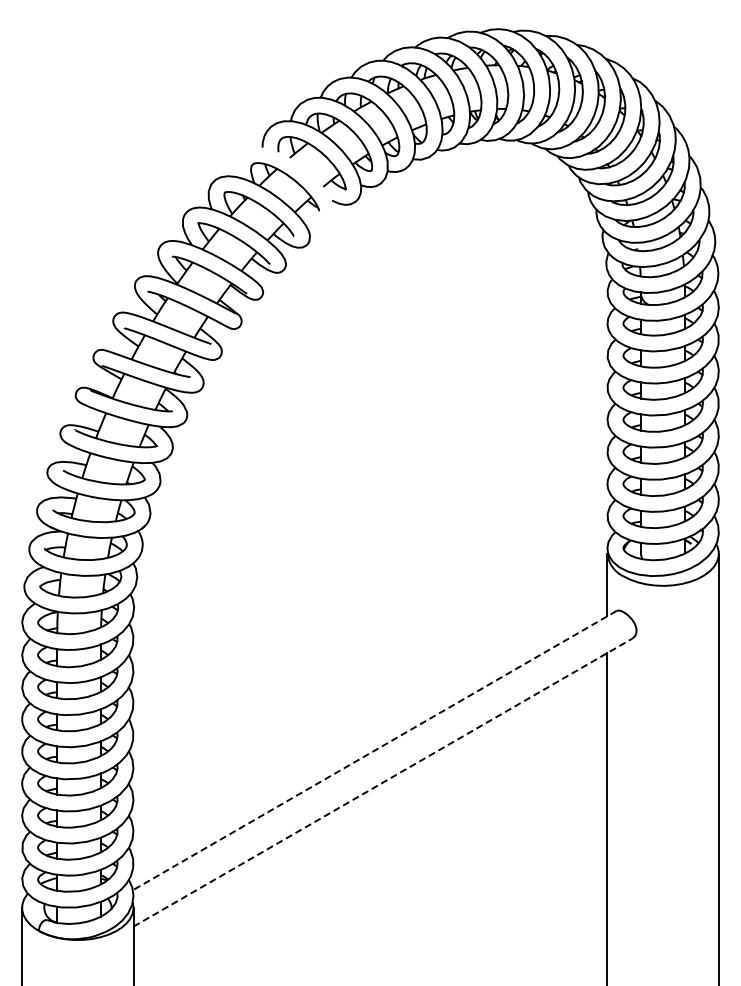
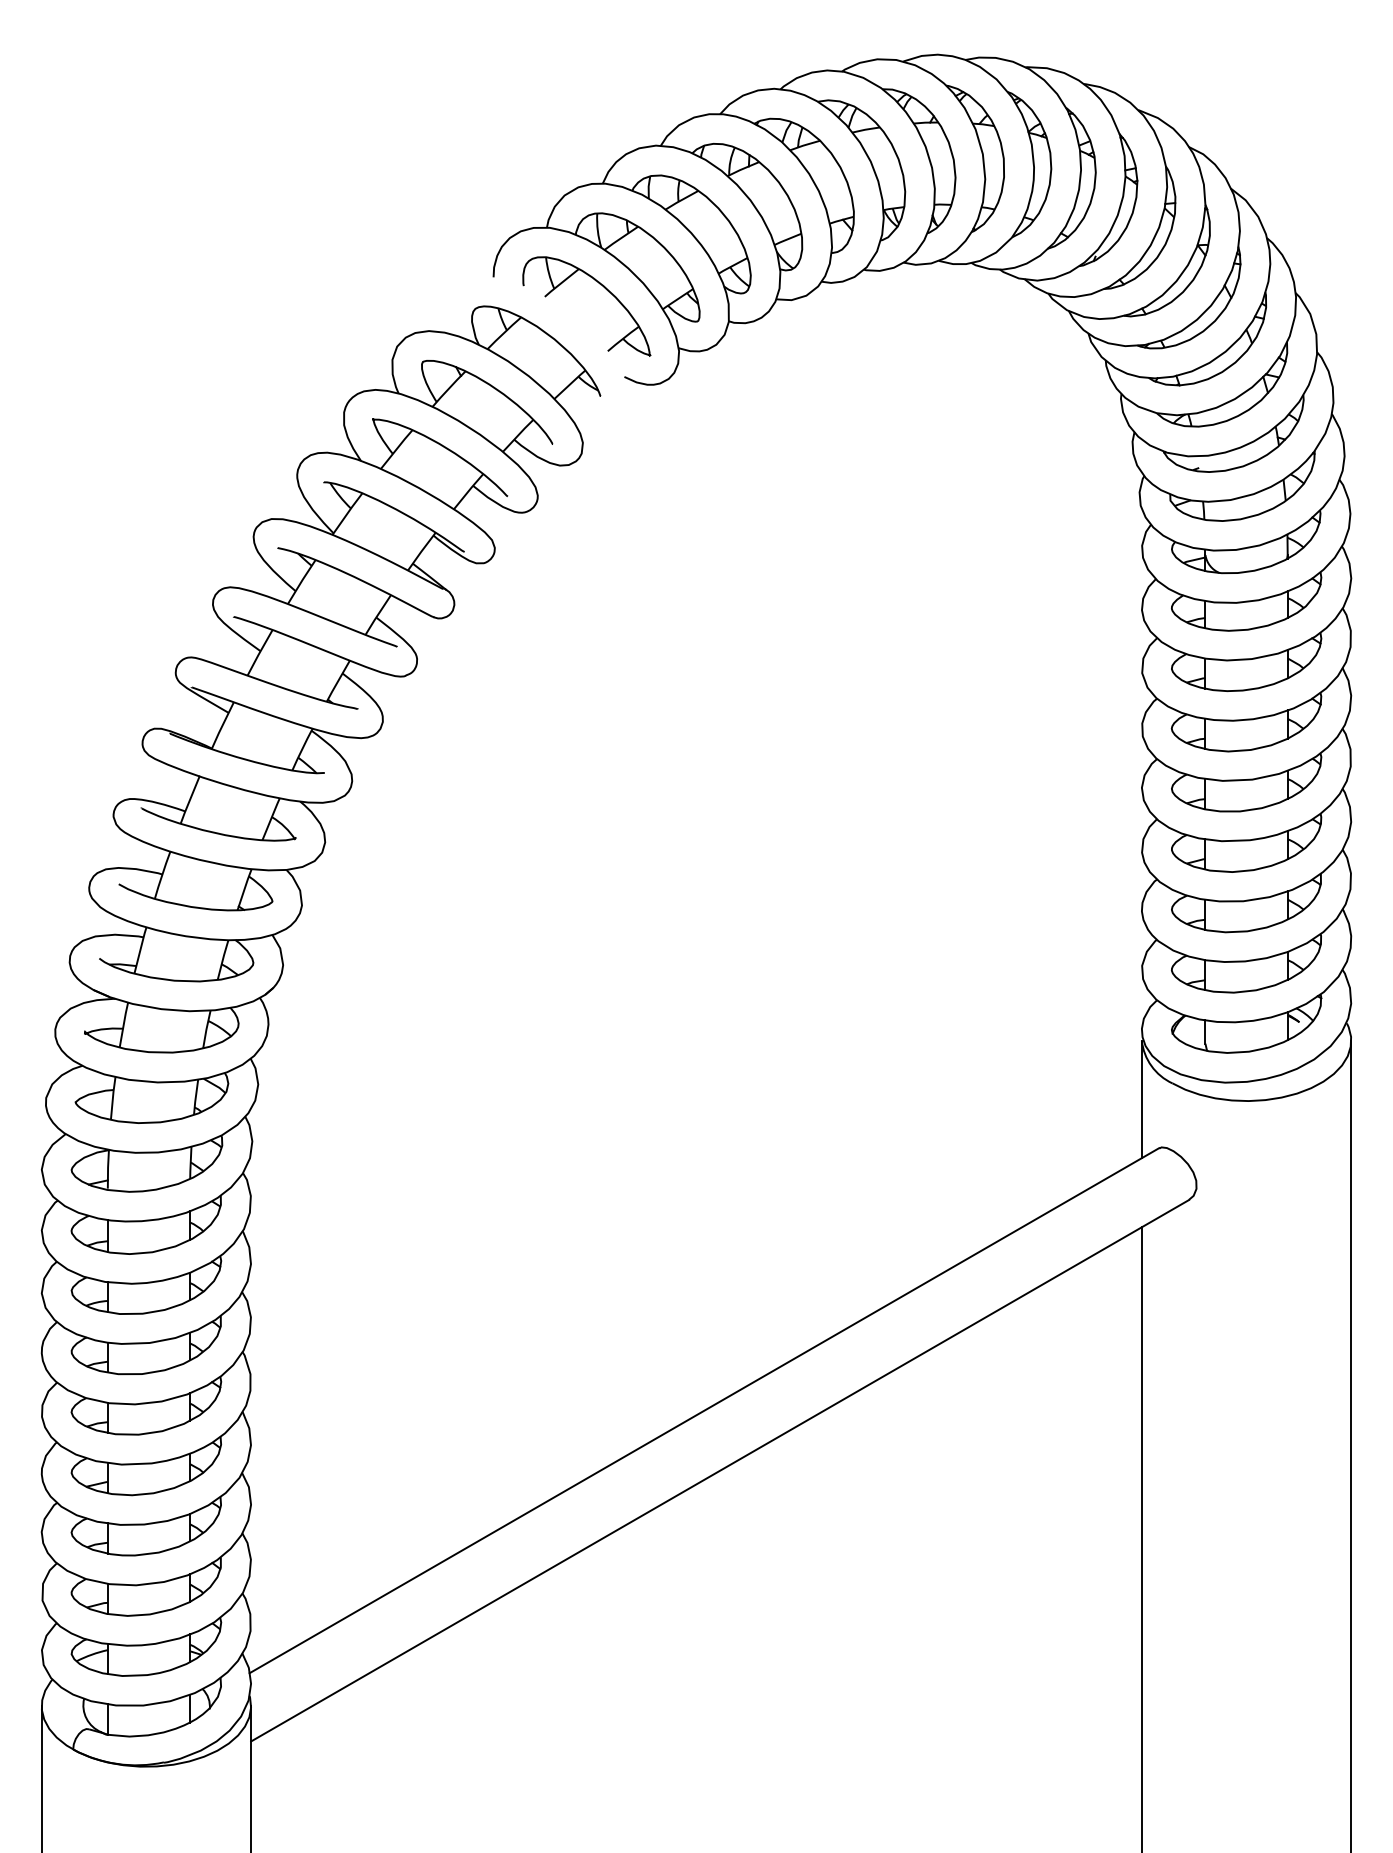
line: (374, 750) -> (704, 1410), dashed -> solid
line: (383, 782) -> (720, 1470), dashed -> solid

